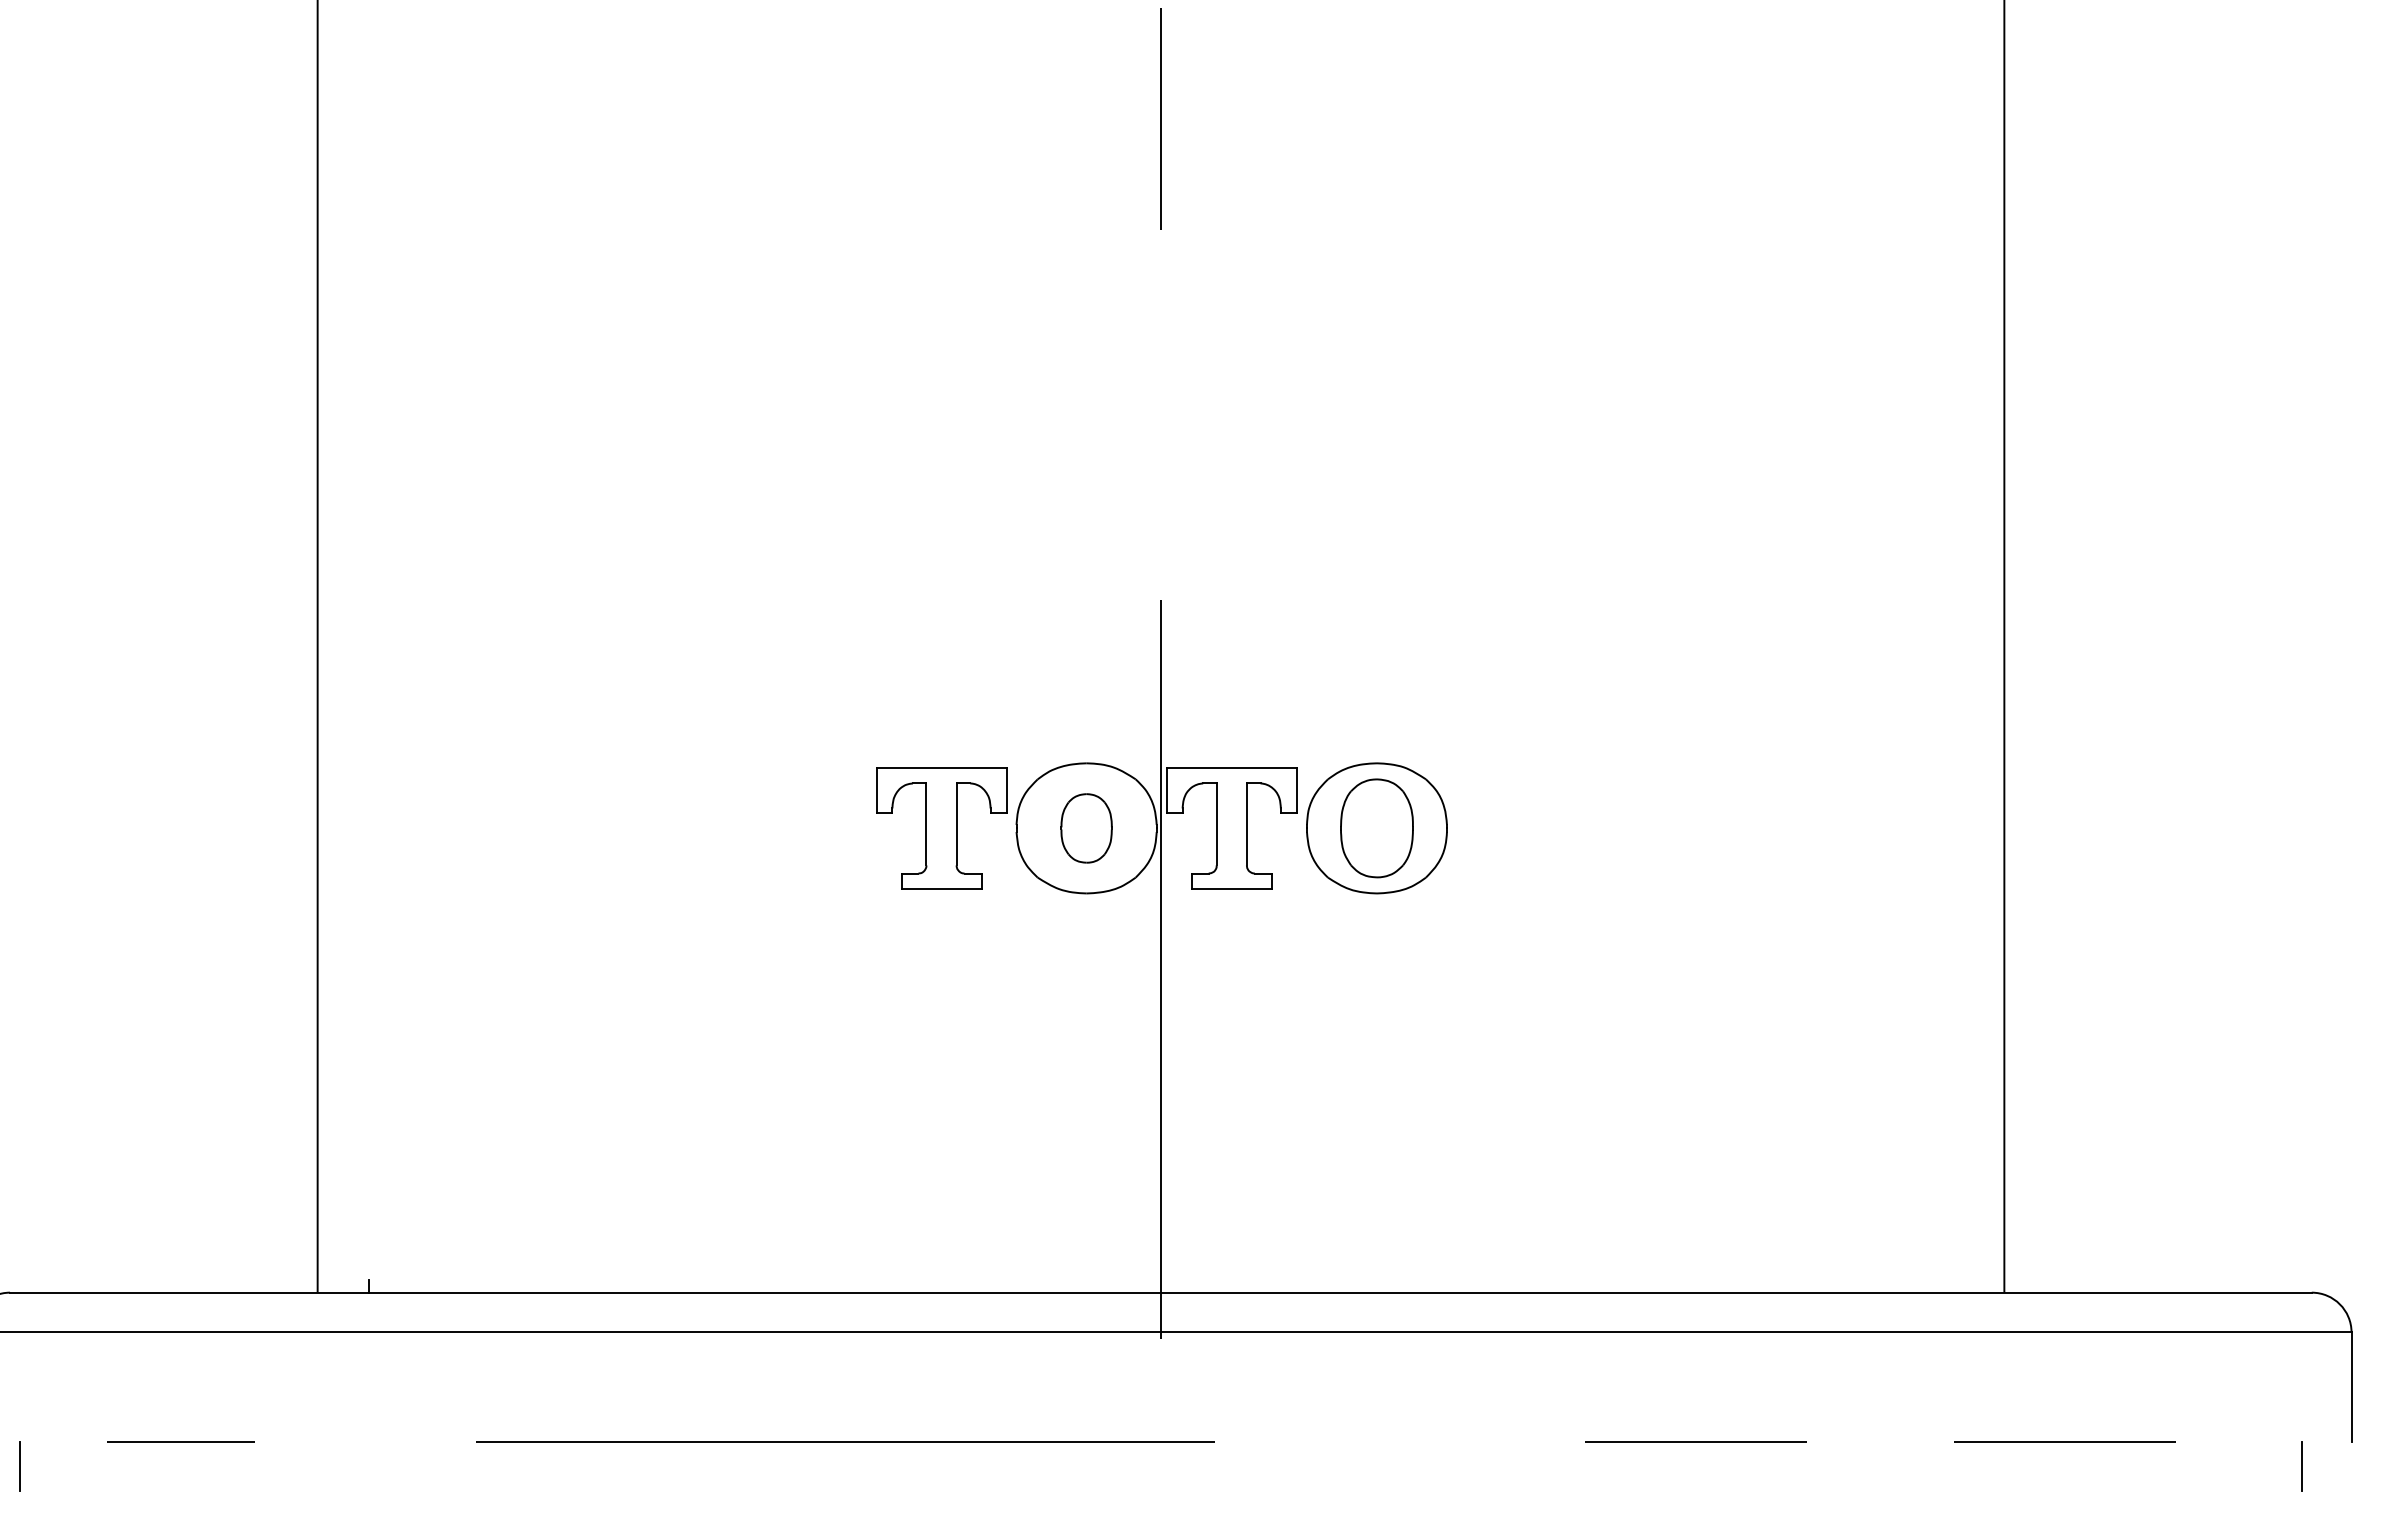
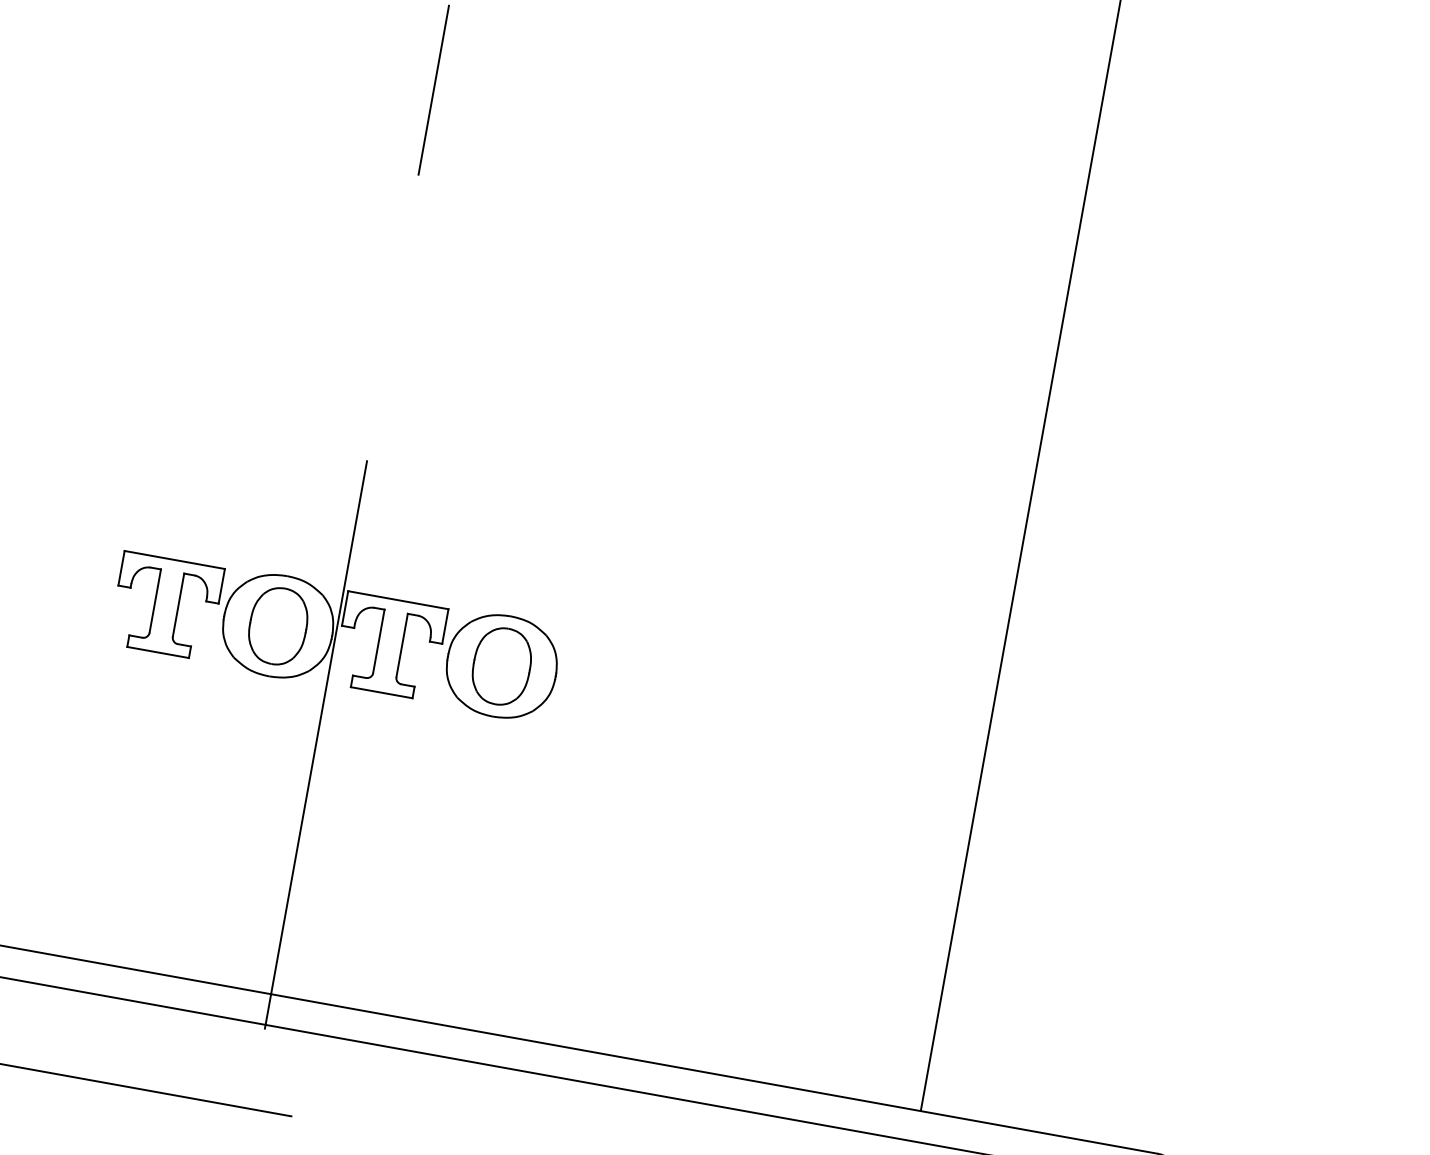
part: (1086, 828) -> (278, 626), size x1.43

